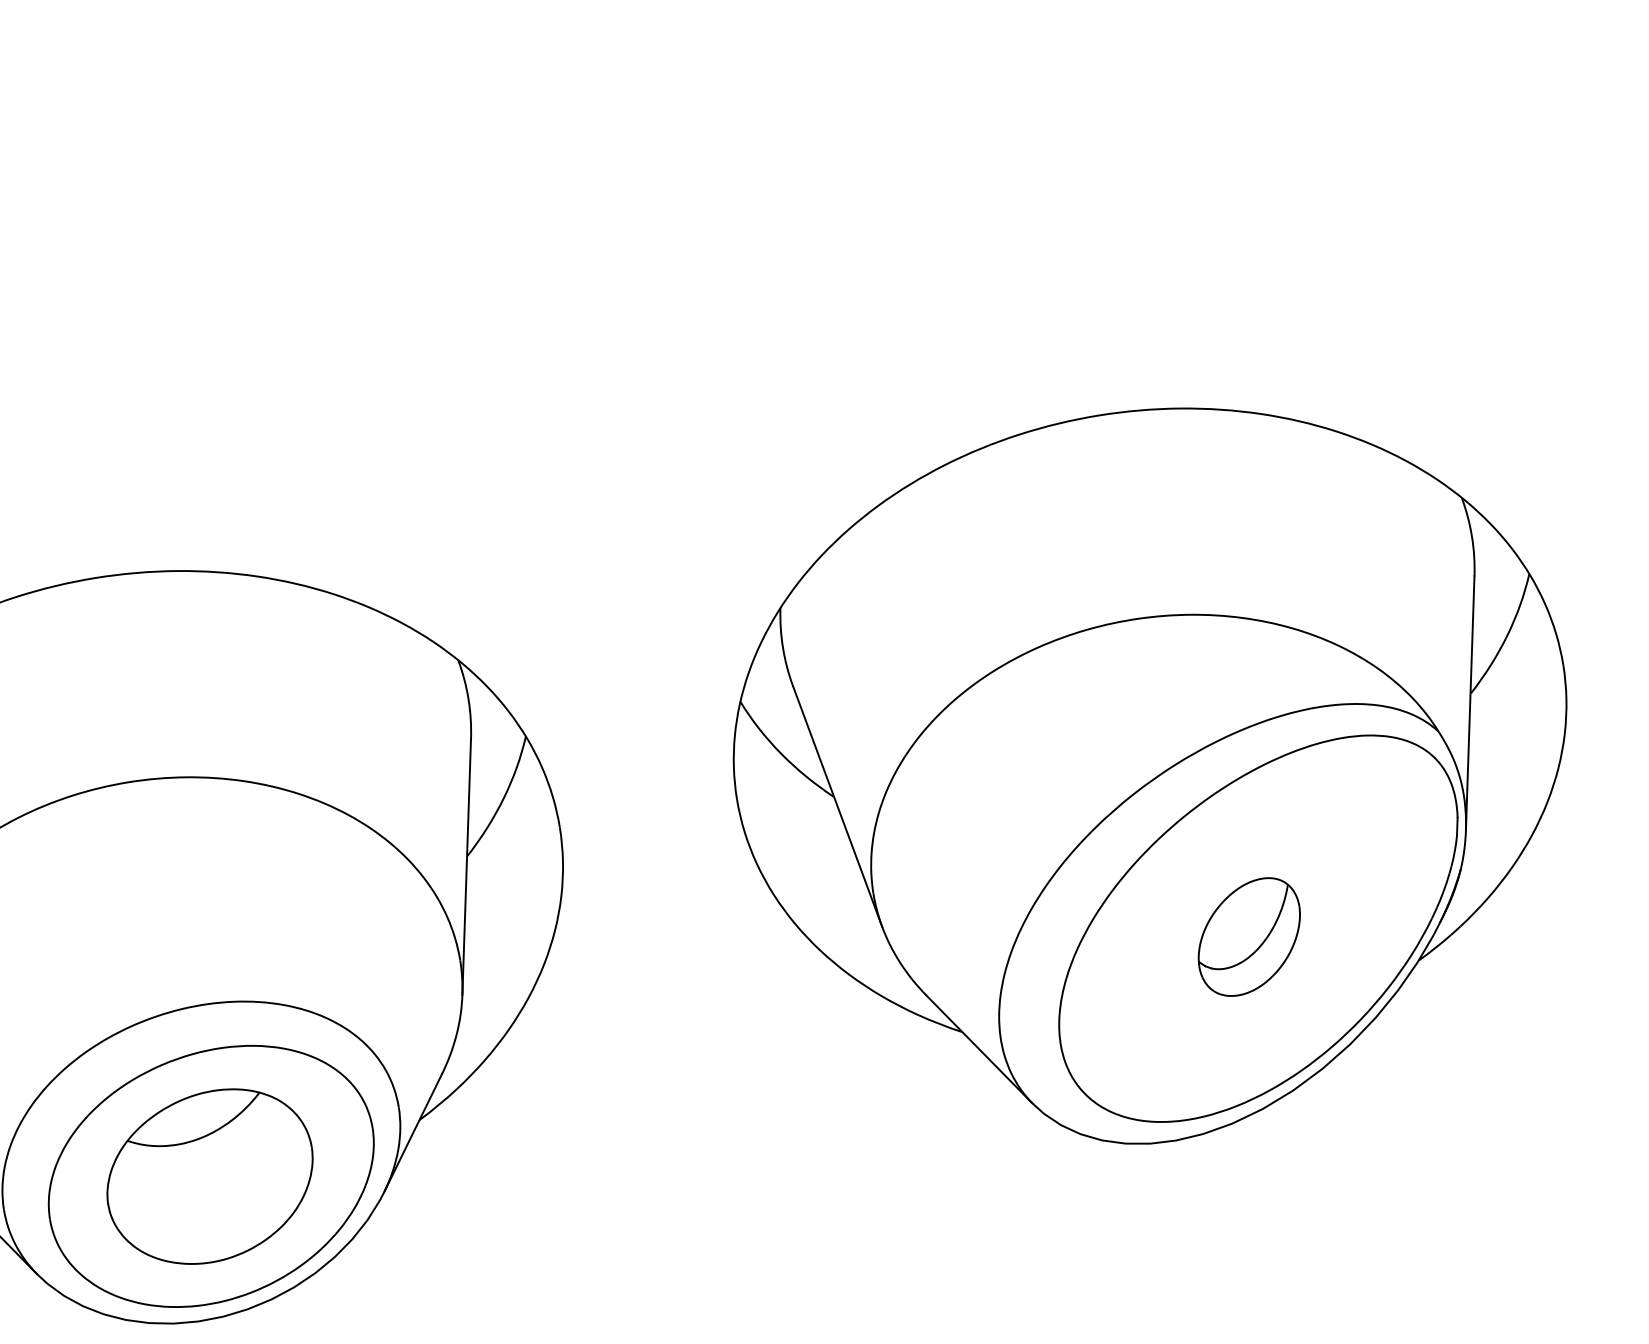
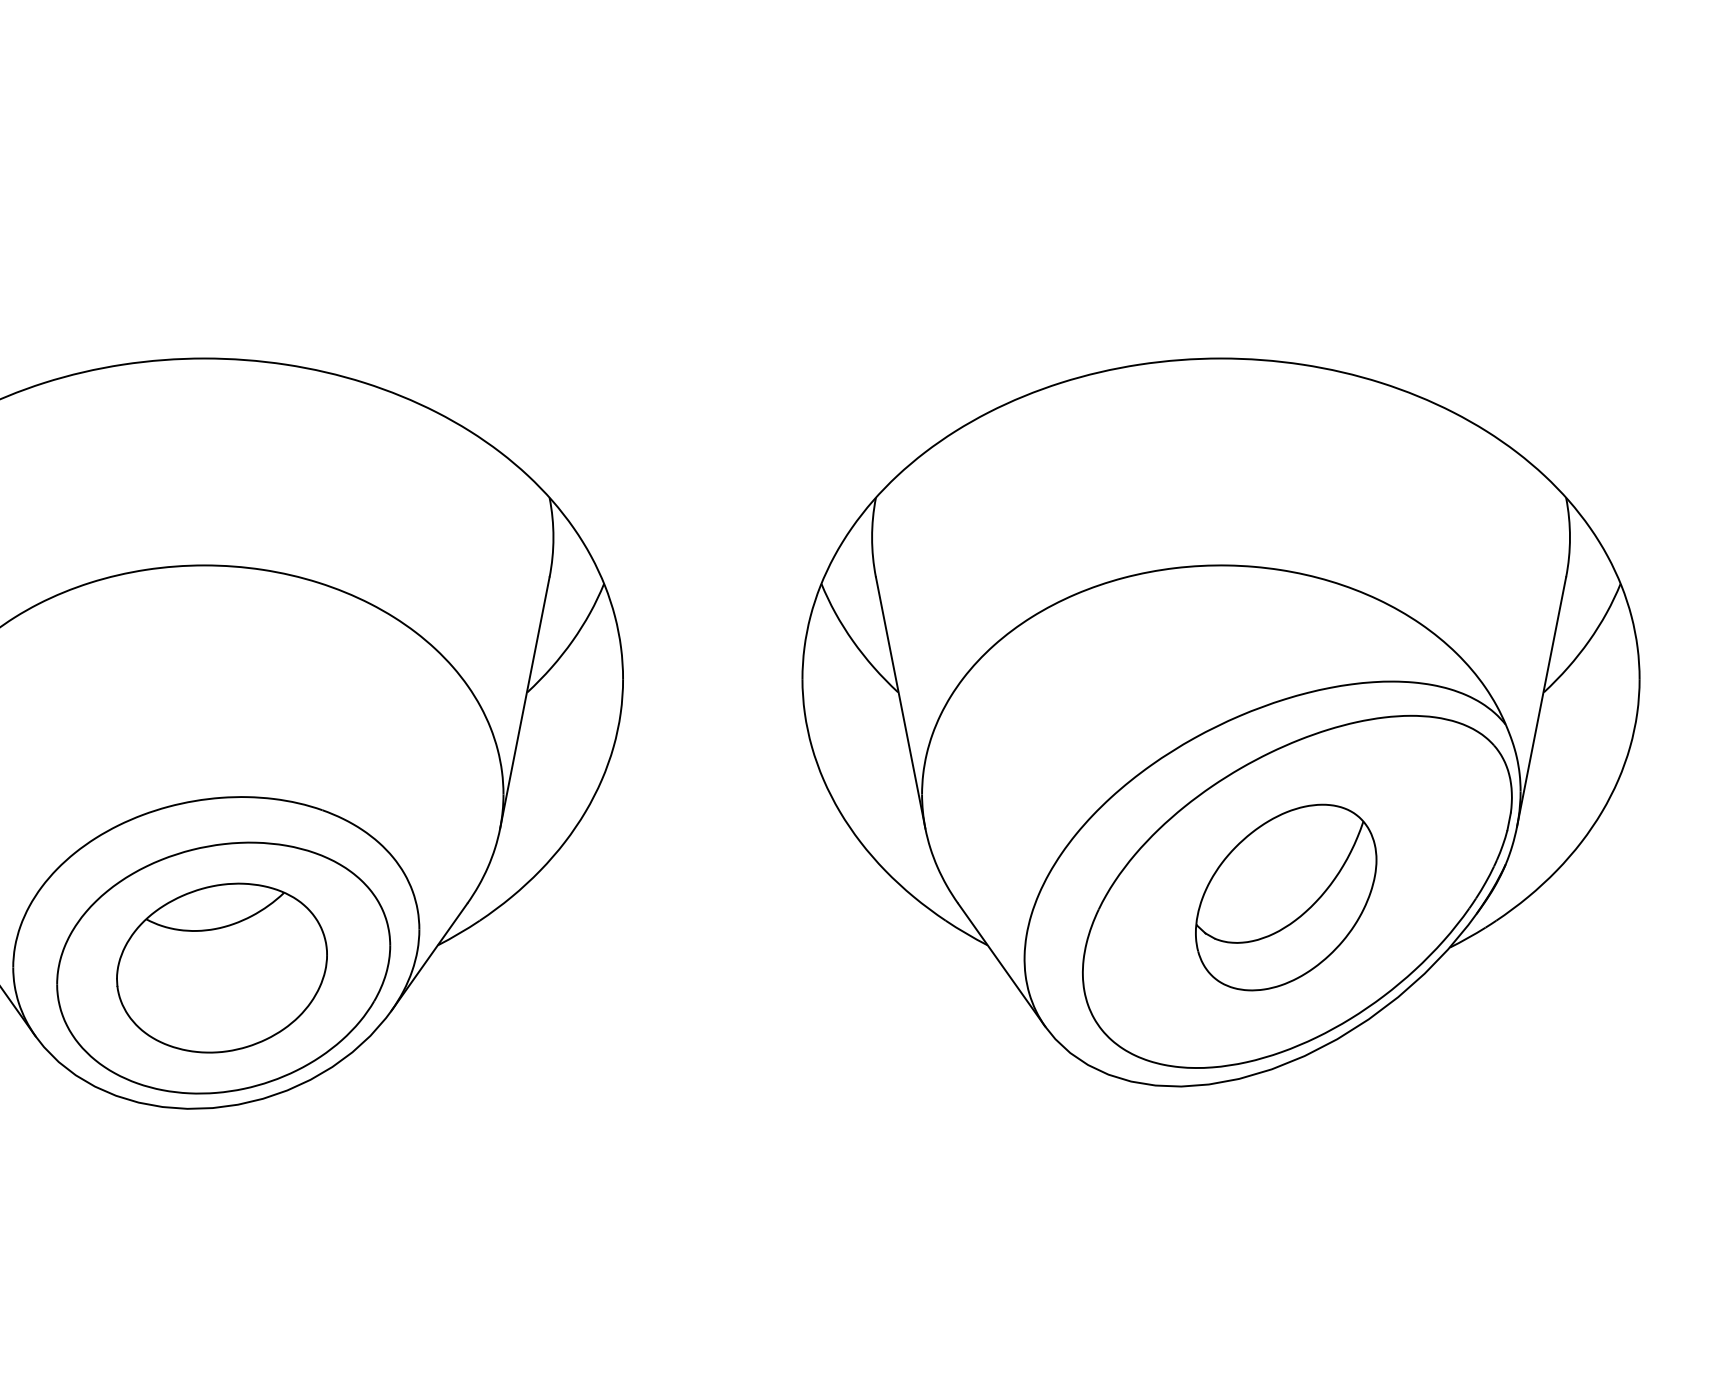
part: (1249, 937) -> (1286, 897), size x1.67

